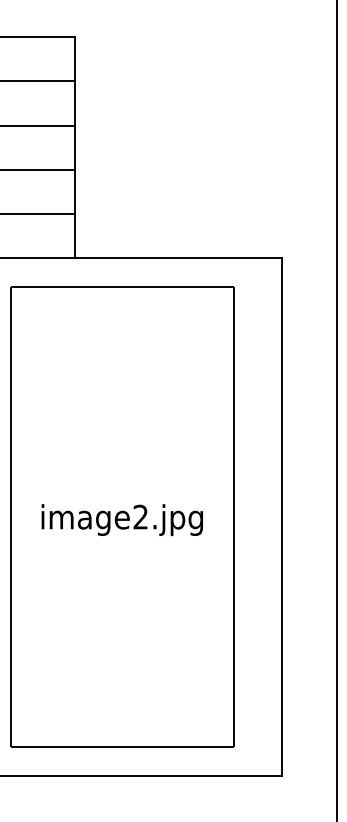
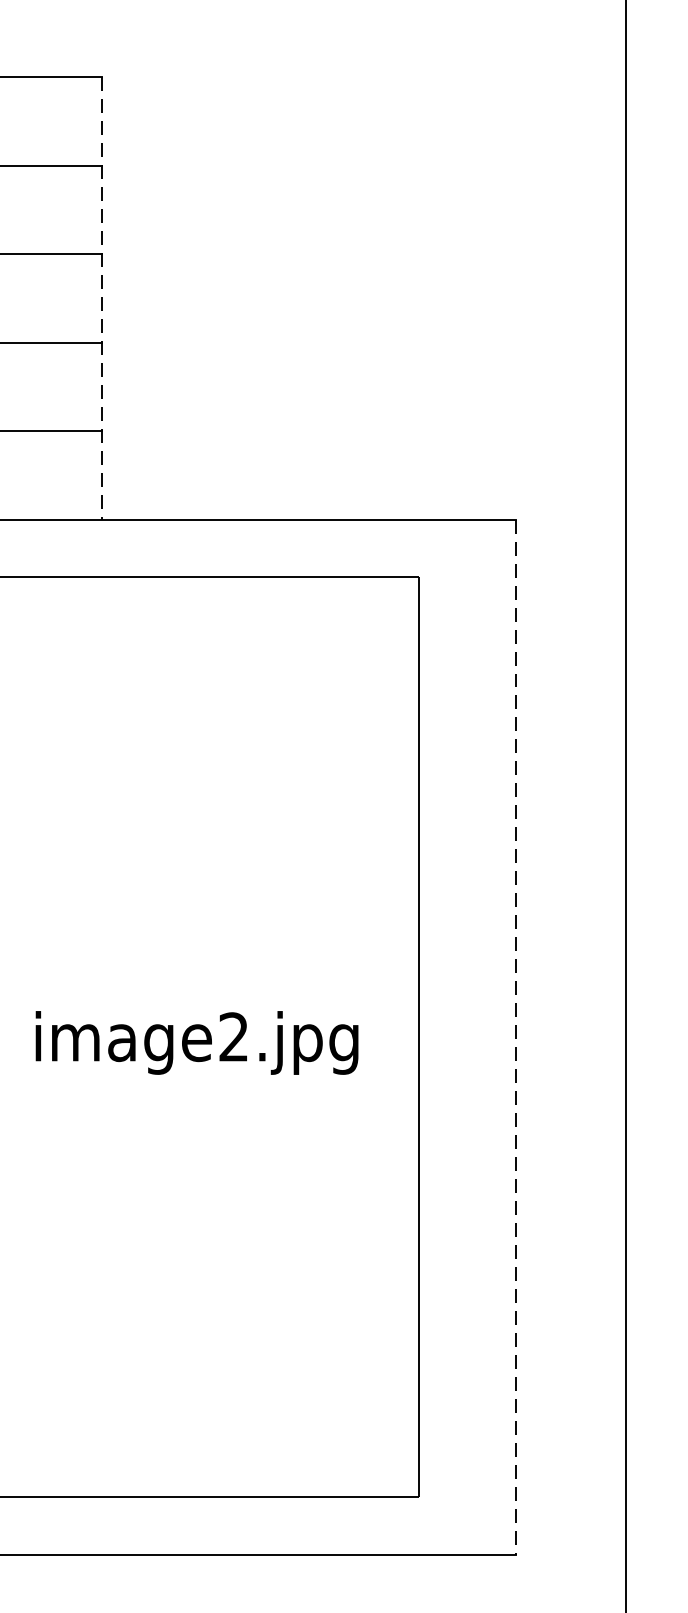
line: (74, 147) -> (101, 298), solid -> dashed
line: (281, 517) -> (515, 1037), solid -> dashed

